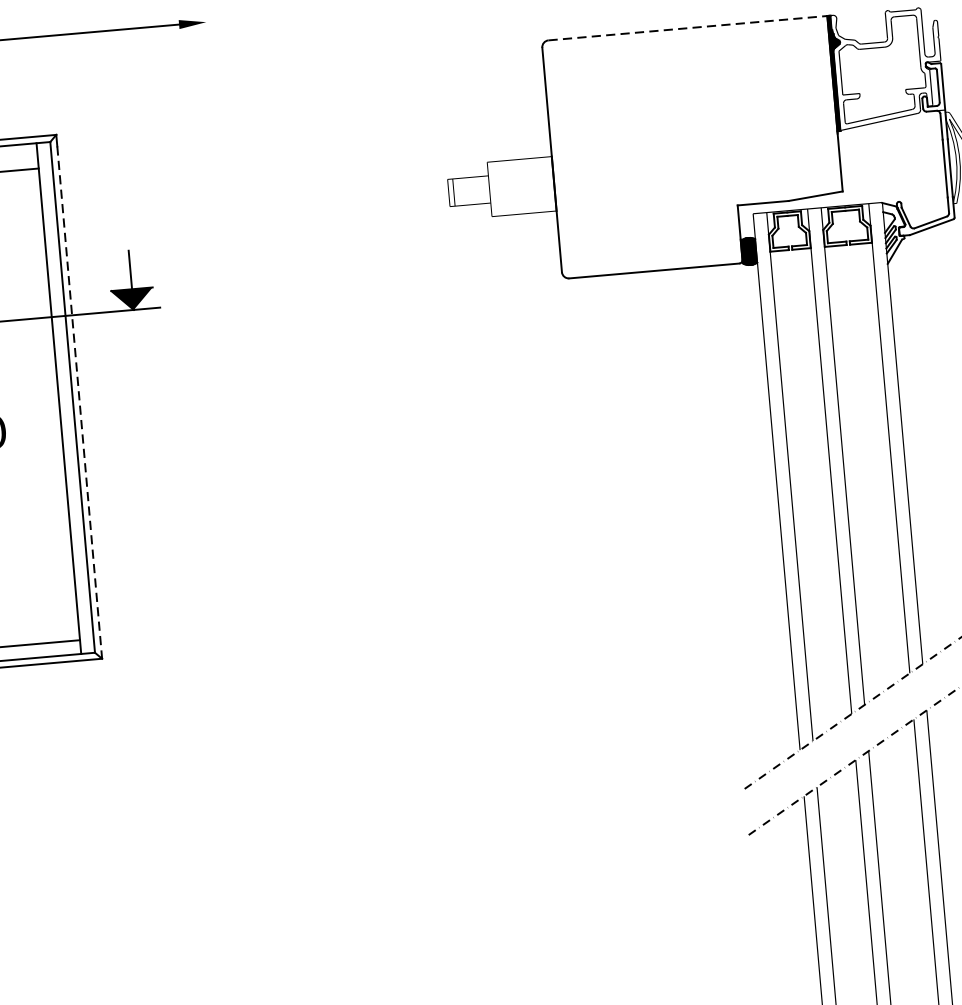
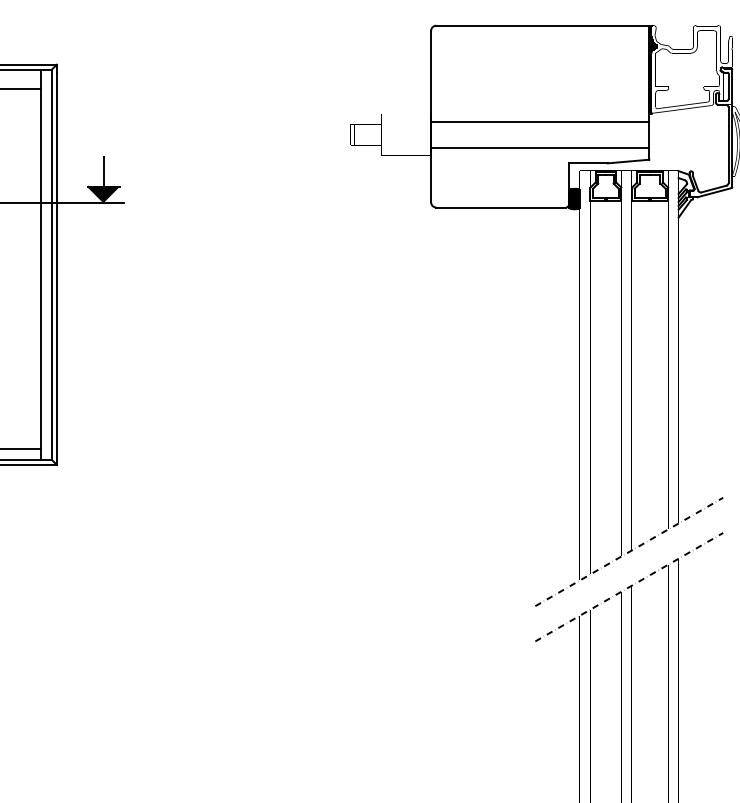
line: (688, 27) -> (543, 25), dashed -> solid
line: (695, 153) -> (540, 121), added
line: (698, 187) -> (540, 147), added
line: (79, 403) -> (56, 269), dashed -> solid

